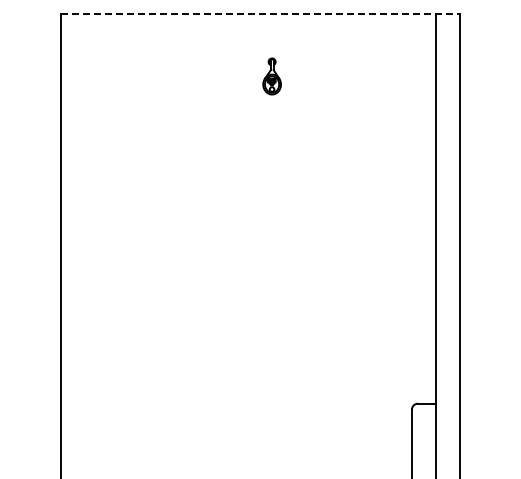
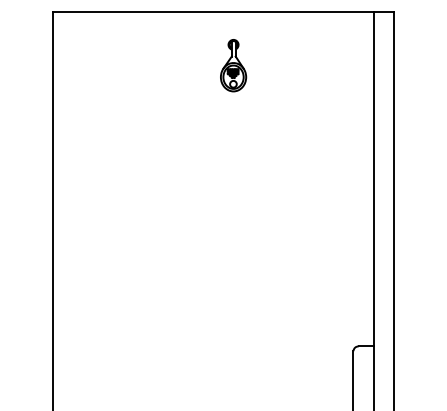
line: (260, 14) -> (223, 12), dashed -> solid
part: (271, 76) -> (232, 65), size x1.67

